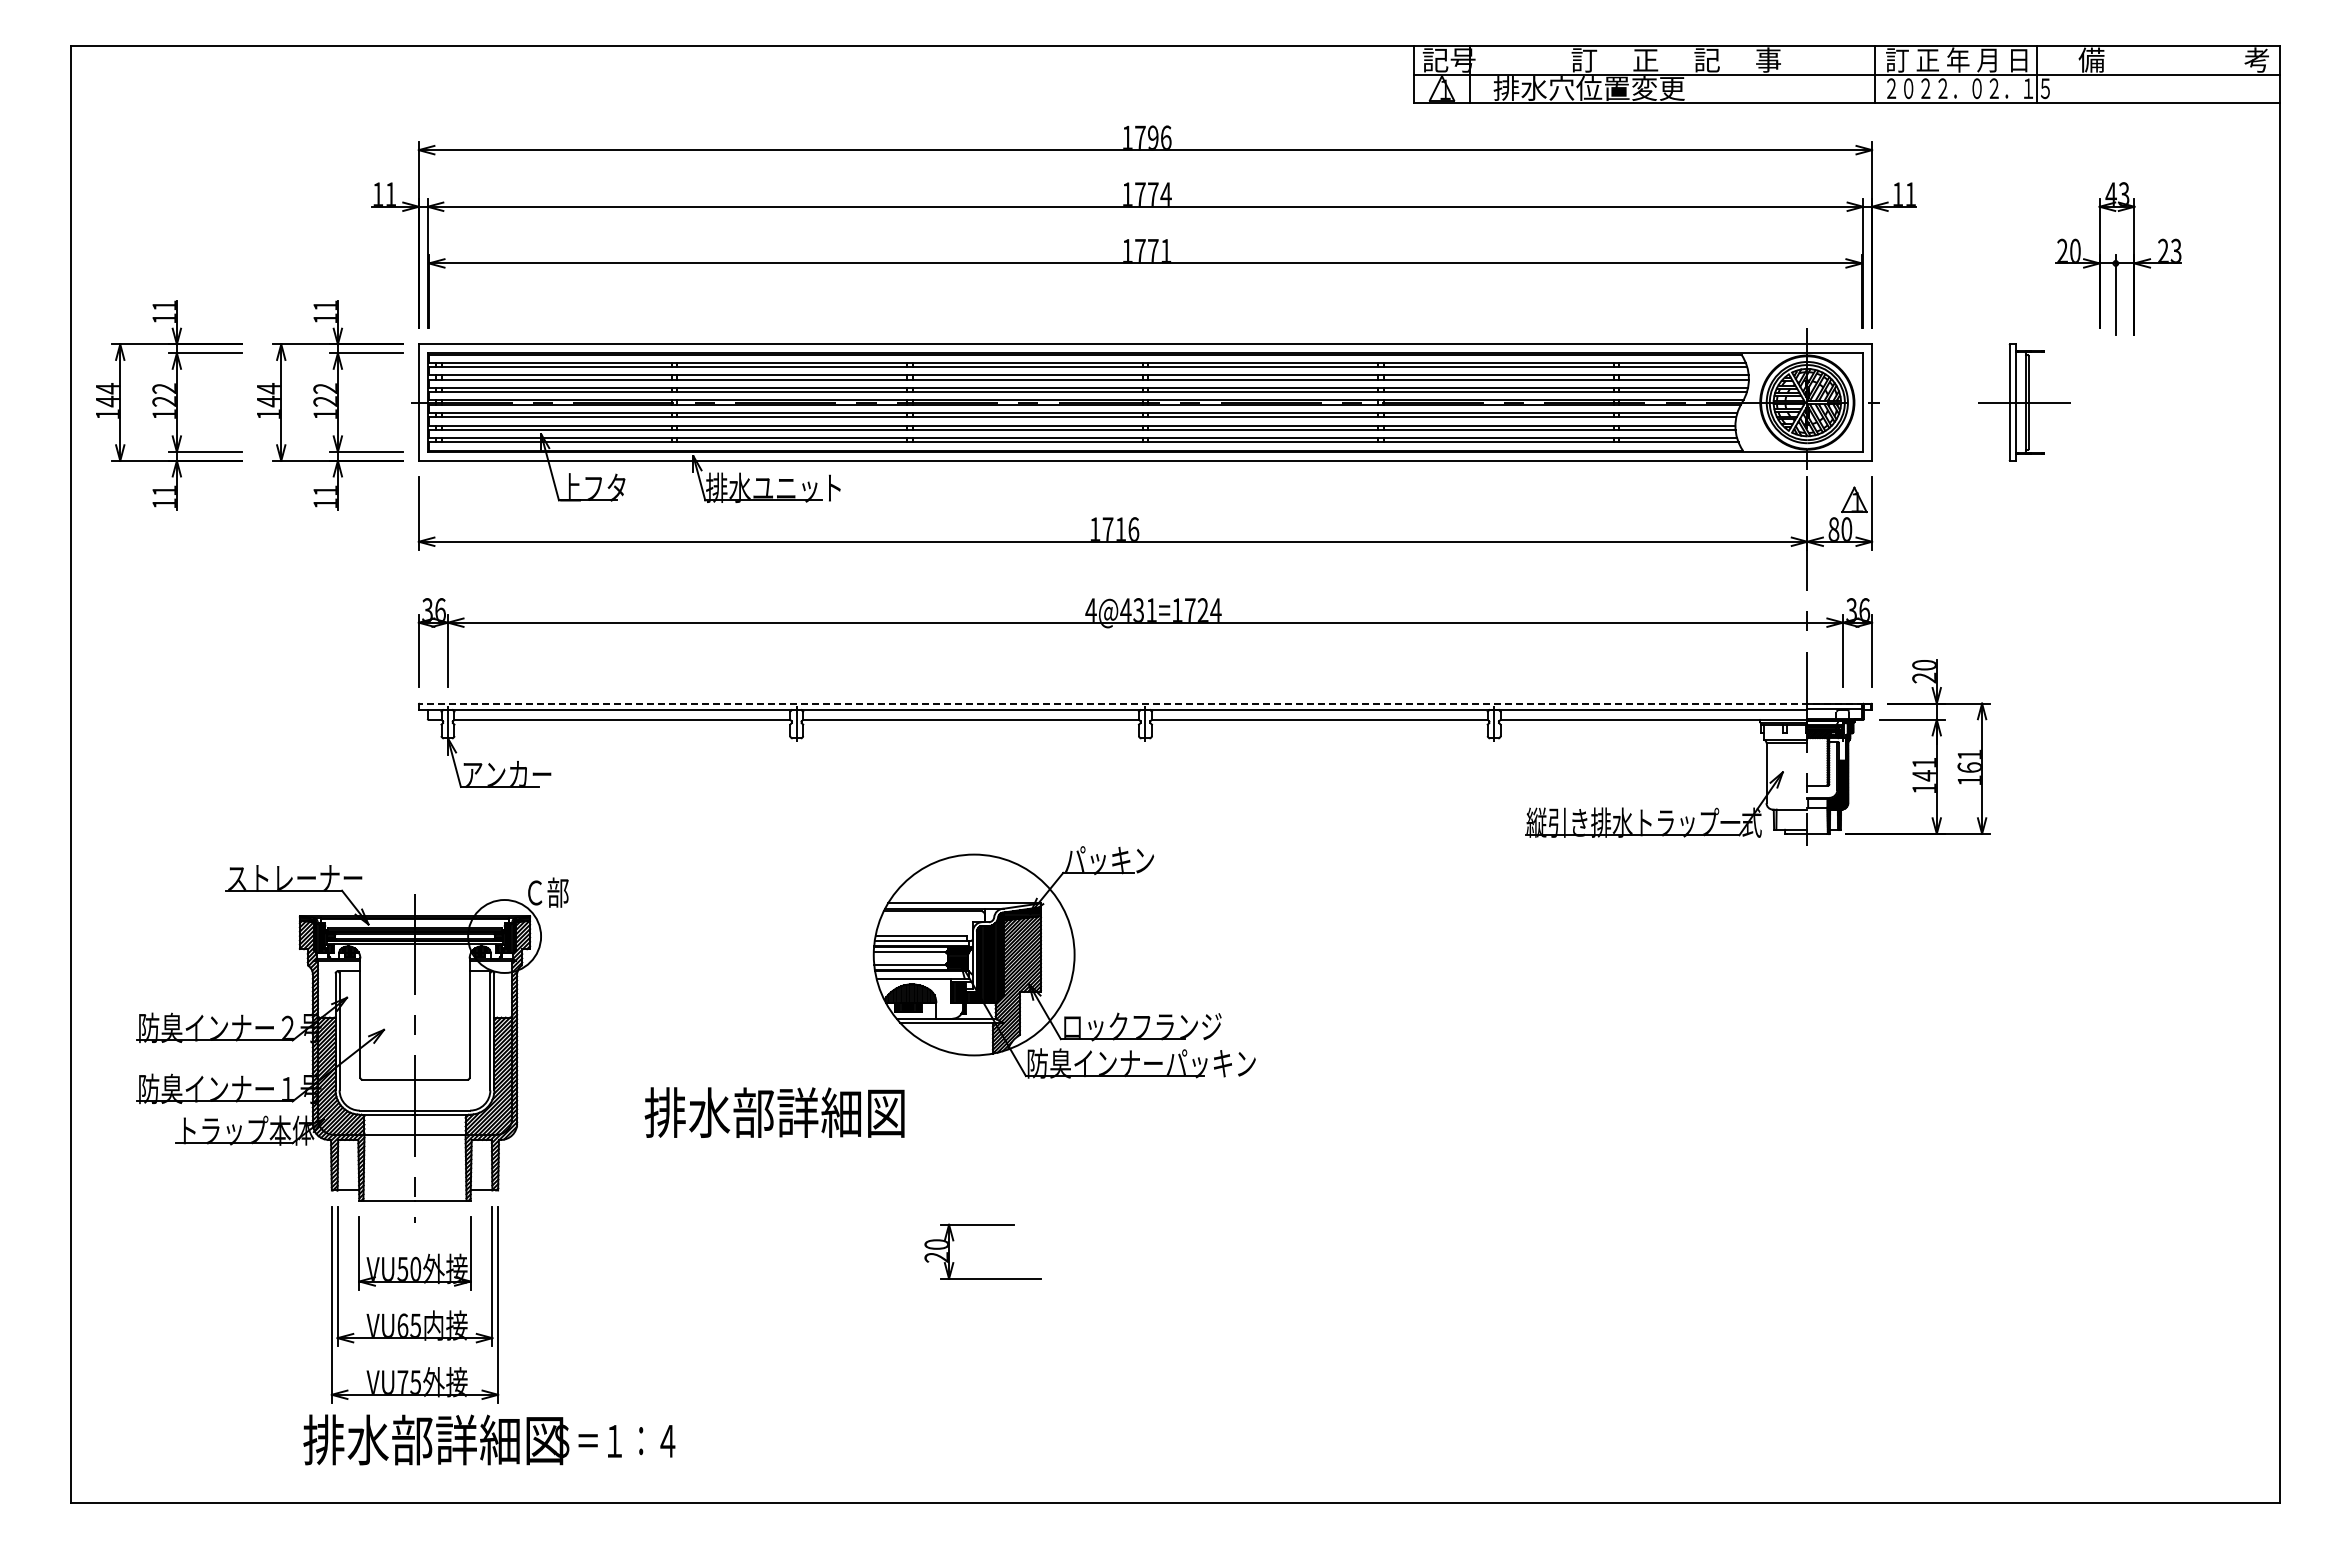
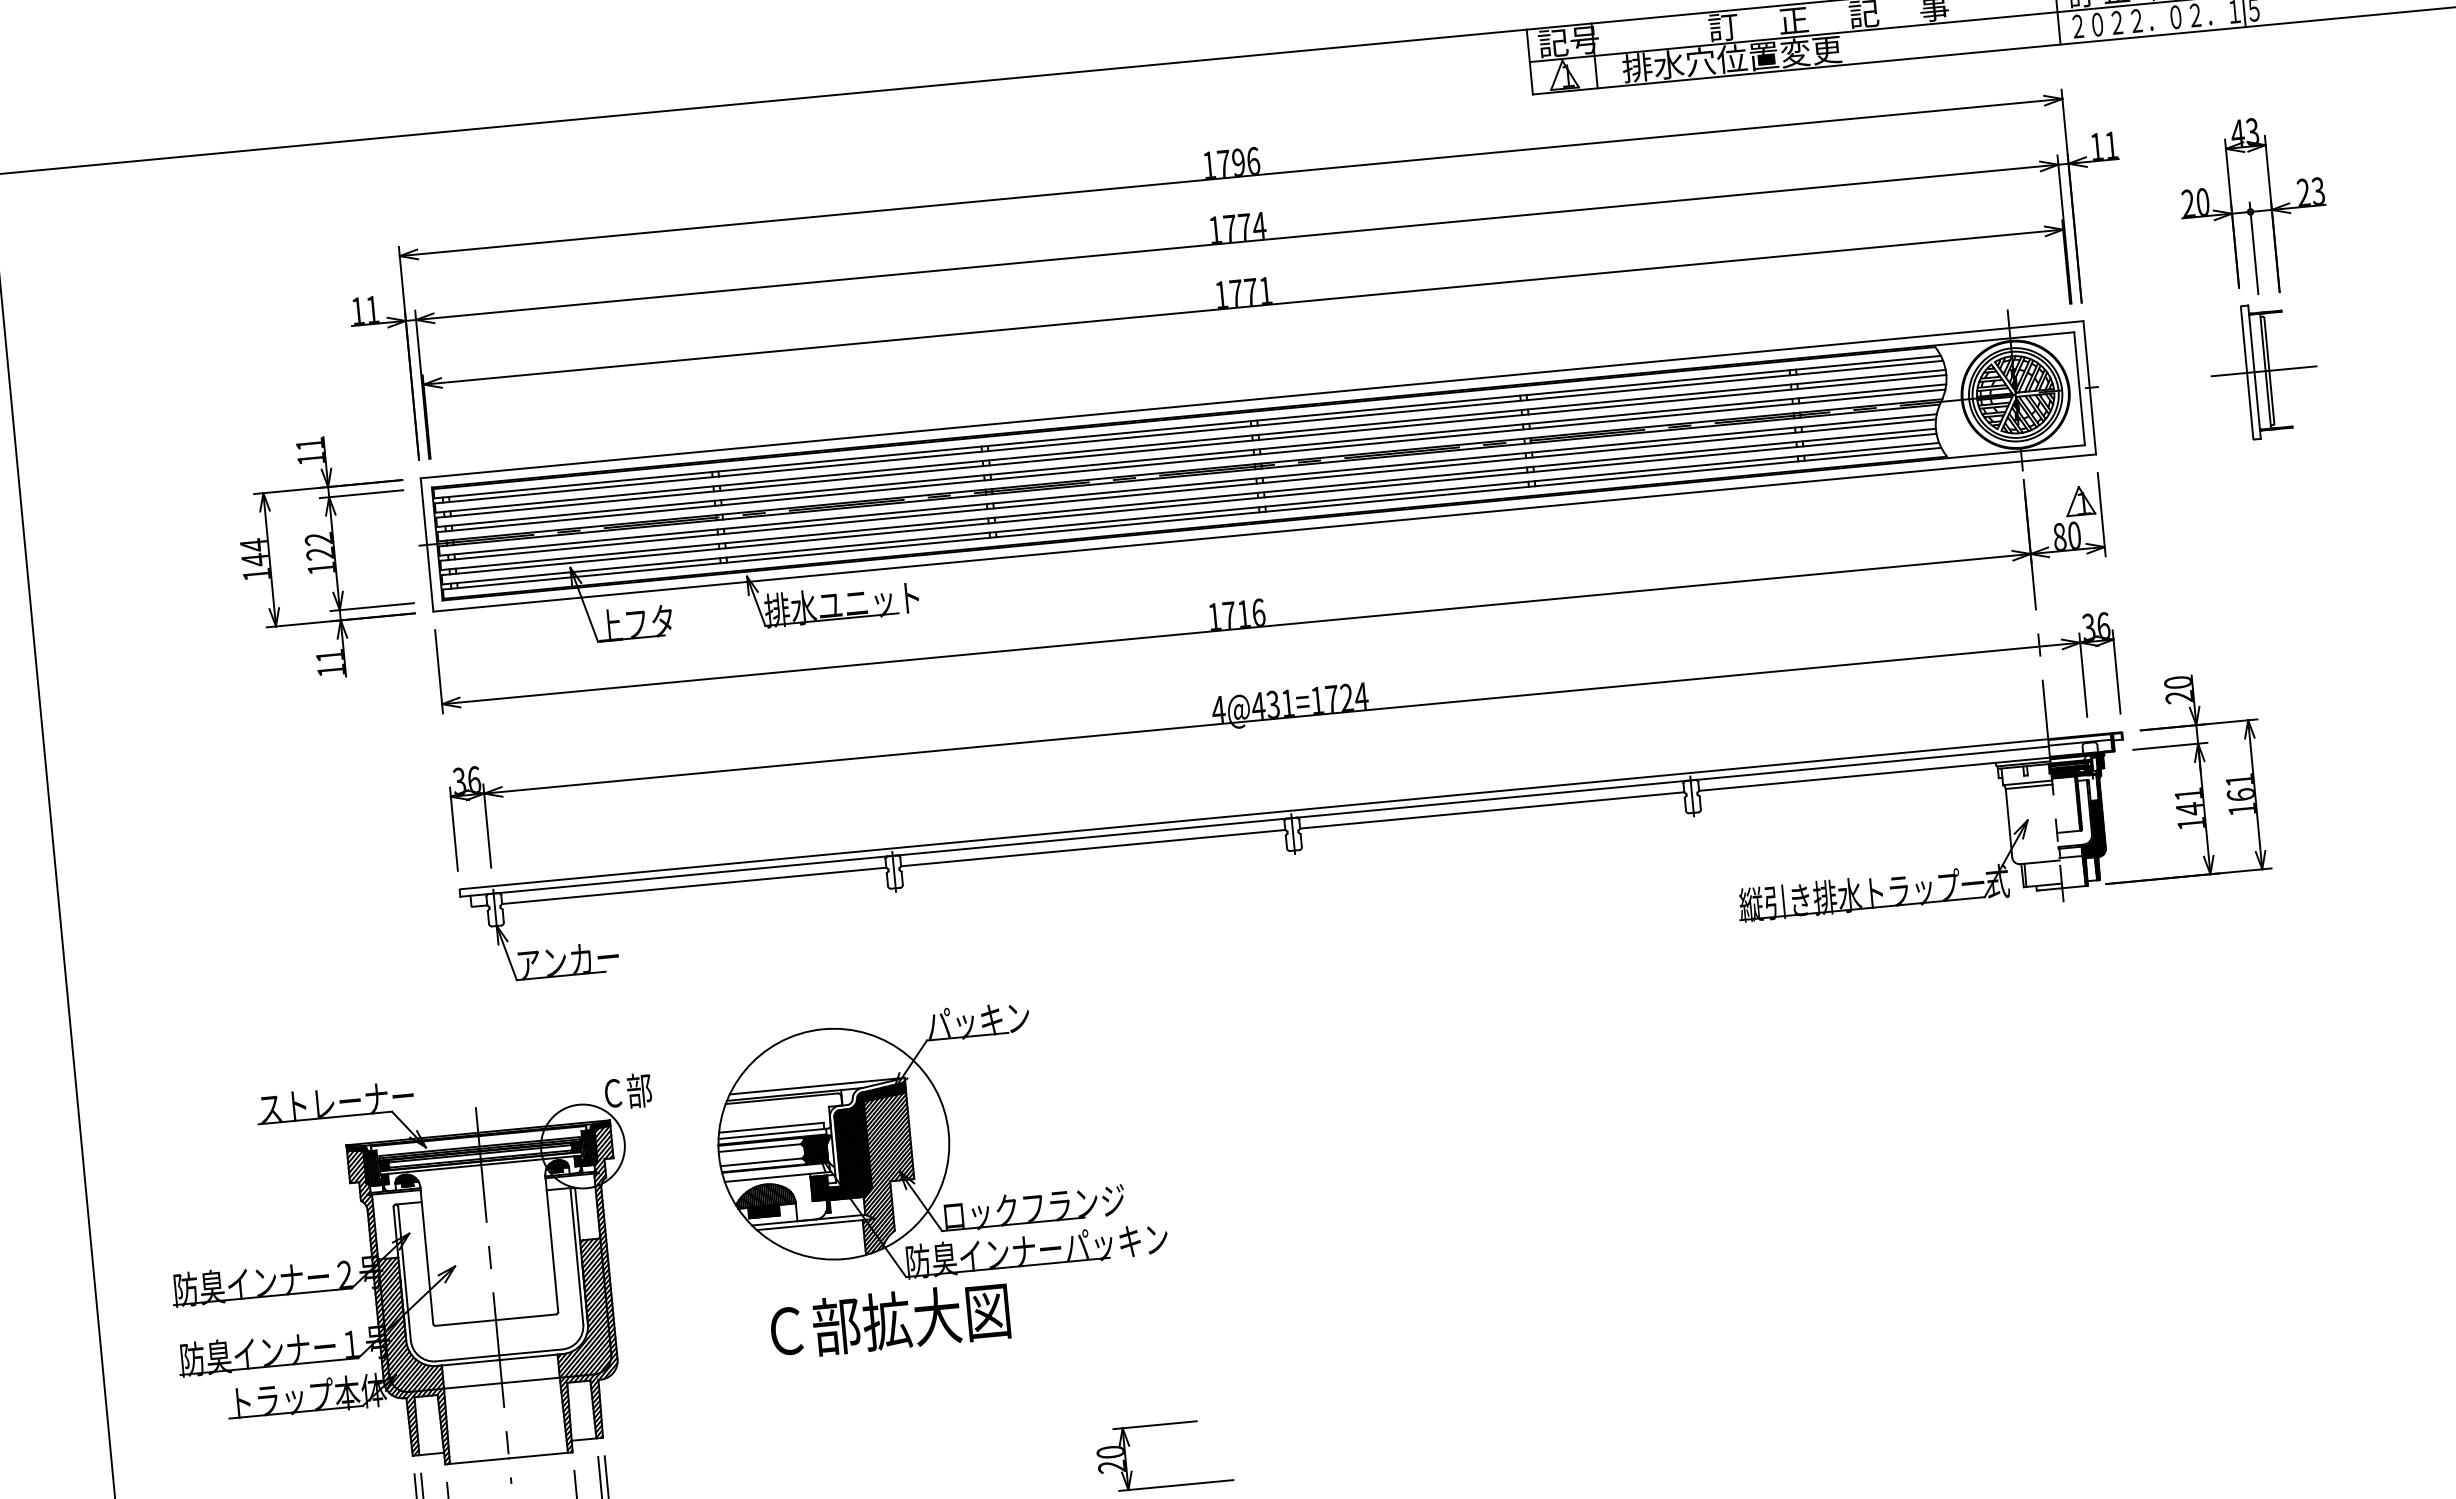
part: (2118, 258) -> (2253, 206), moved
part: (169, 405) -> (142, 575), removed
line: (1141, 703) -> (1286, 811), dashed -> solid
part: (1063, 962) -> (936, 1143), moved
text: (774, 1112) -> (910, 1318), 排水部詳細図 -> Ｃ部拡大図

